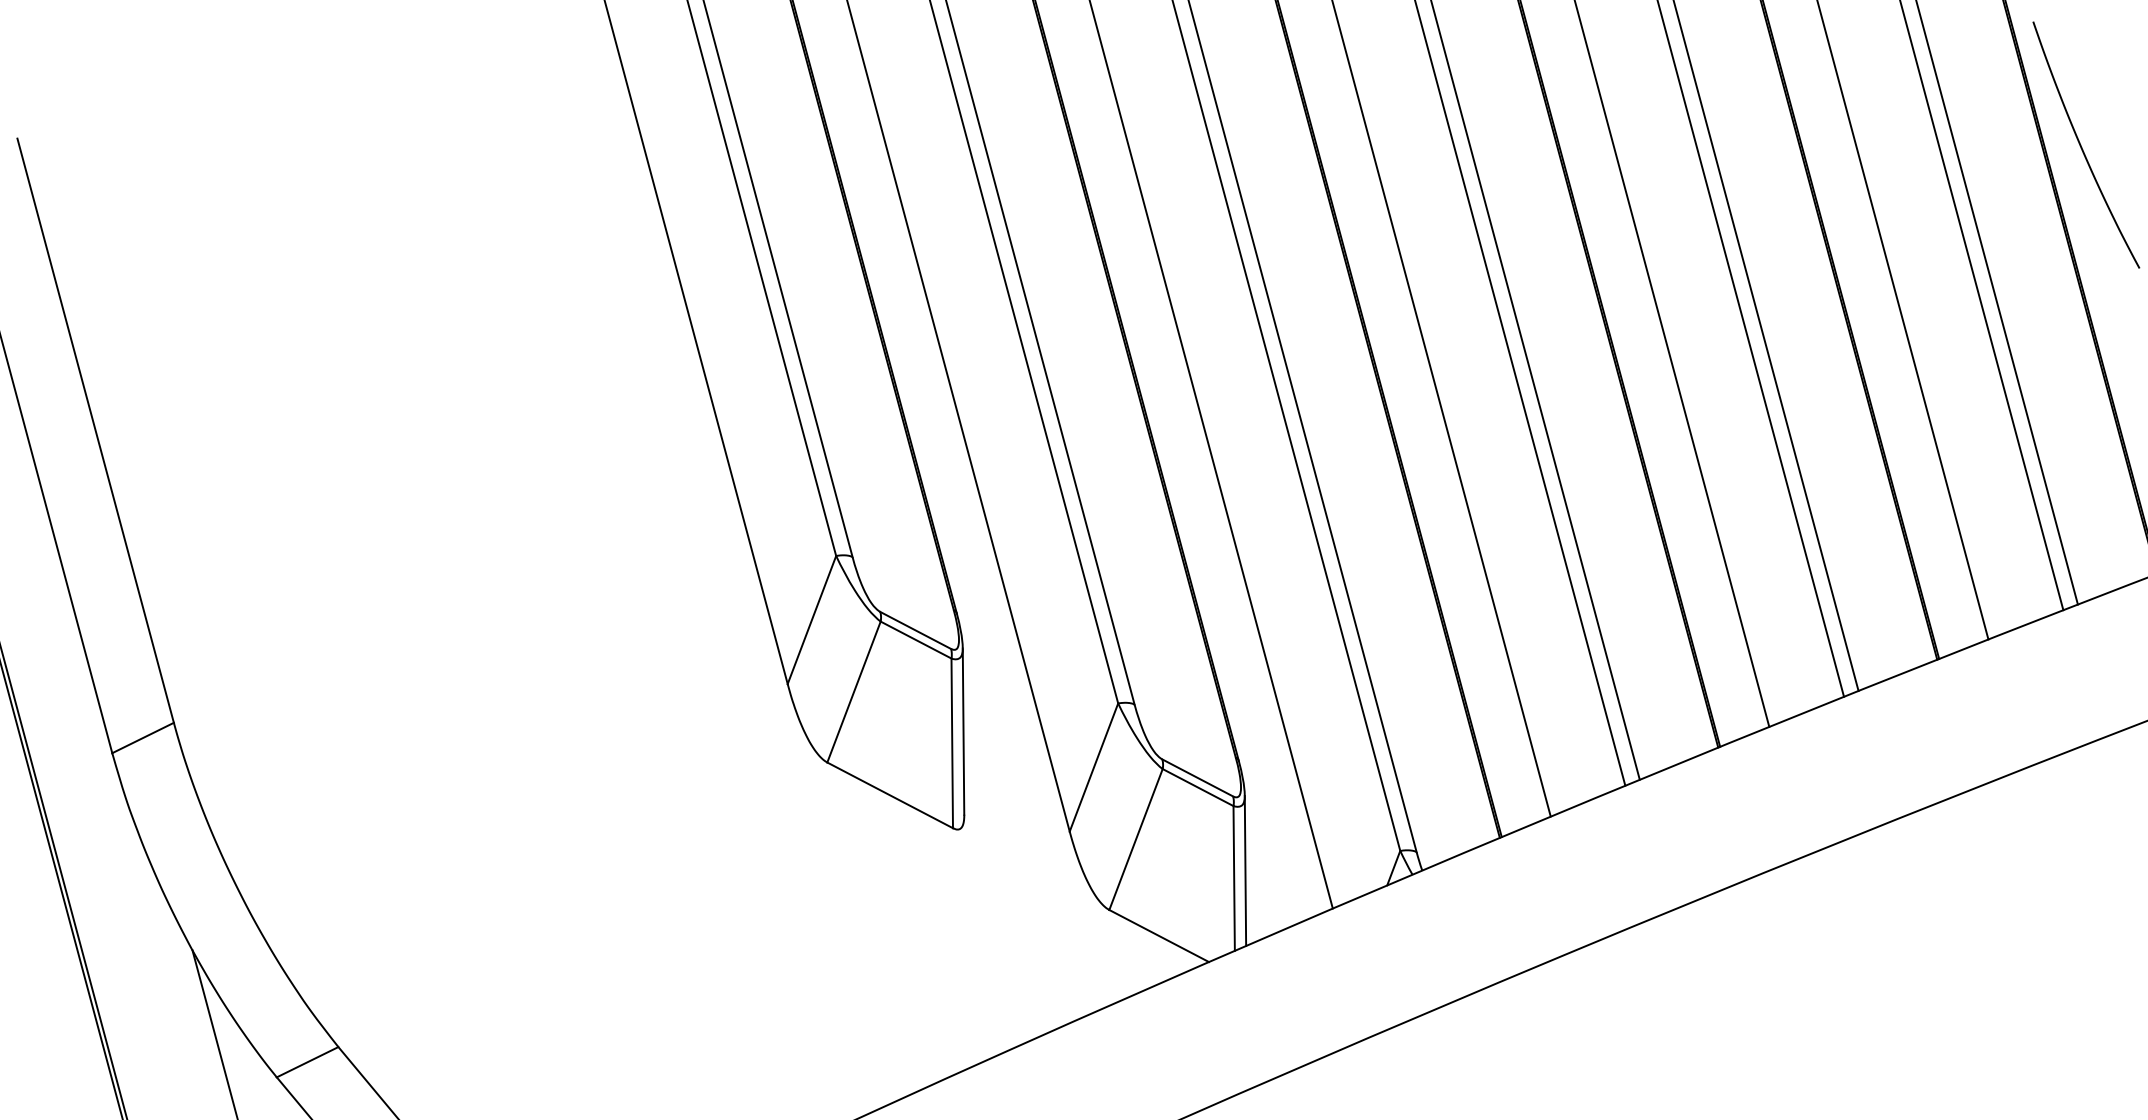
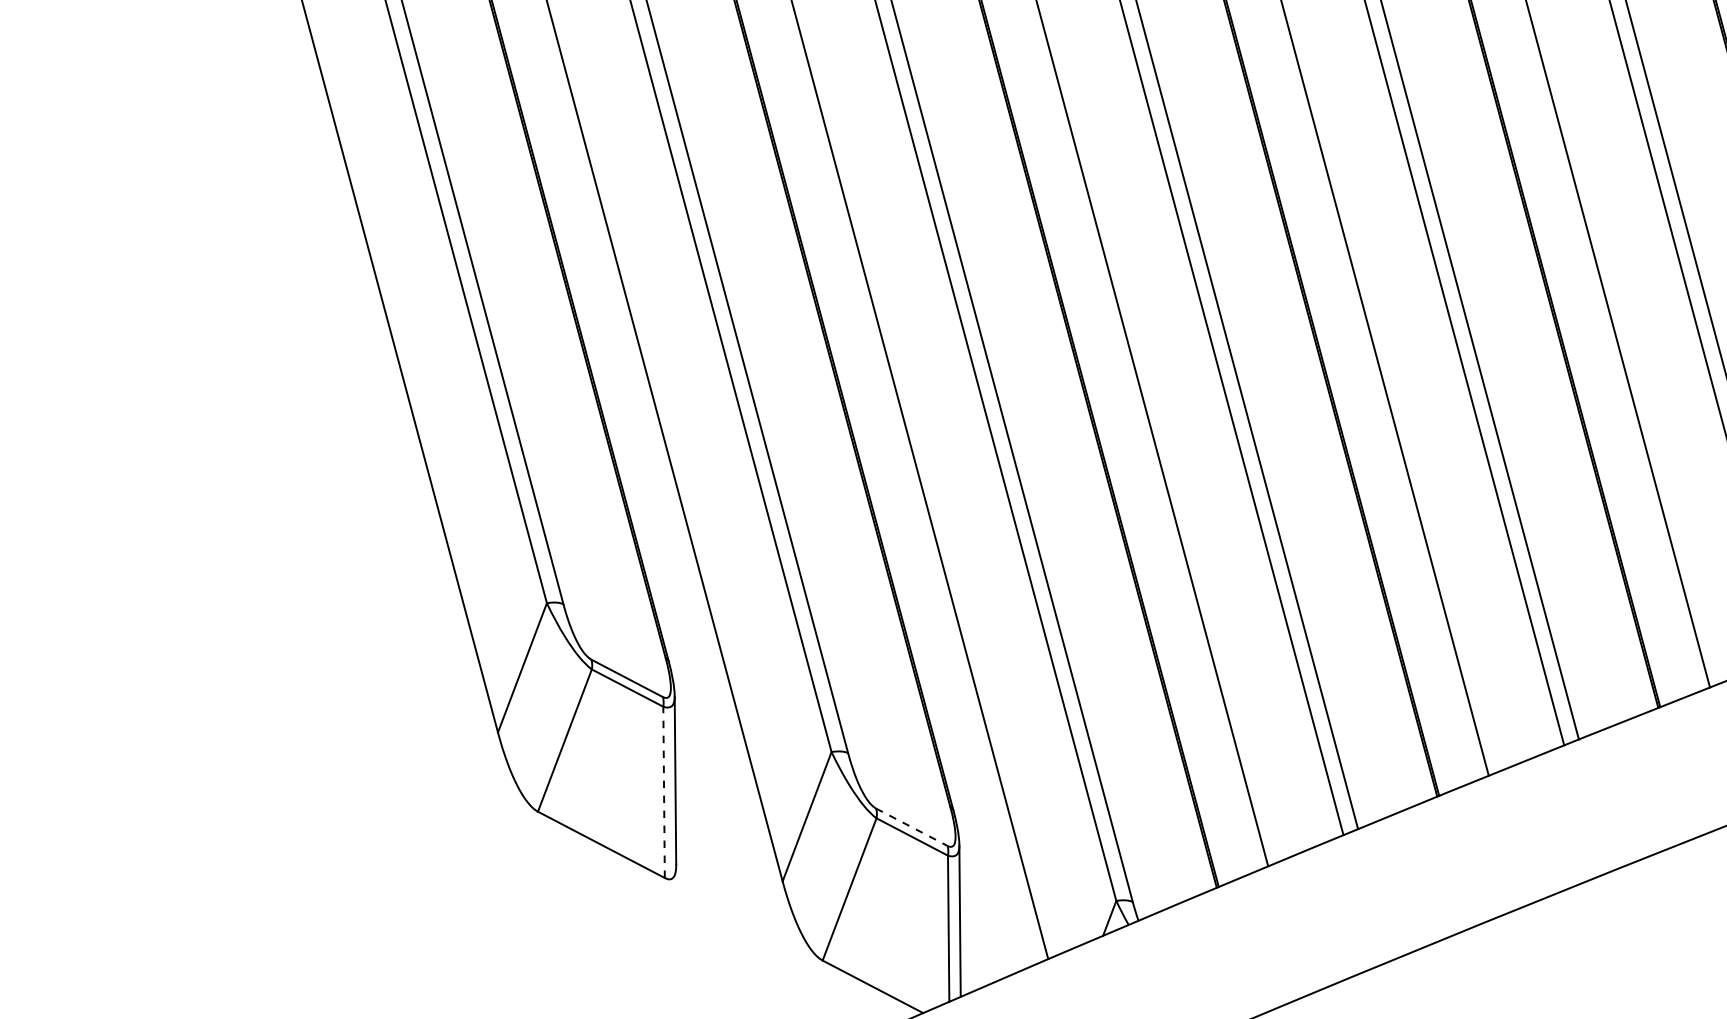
line: (952, 743) -> (664, 792), solid -> dashed
line: (1197, 777) -> (911, 826), solid -> dashed

